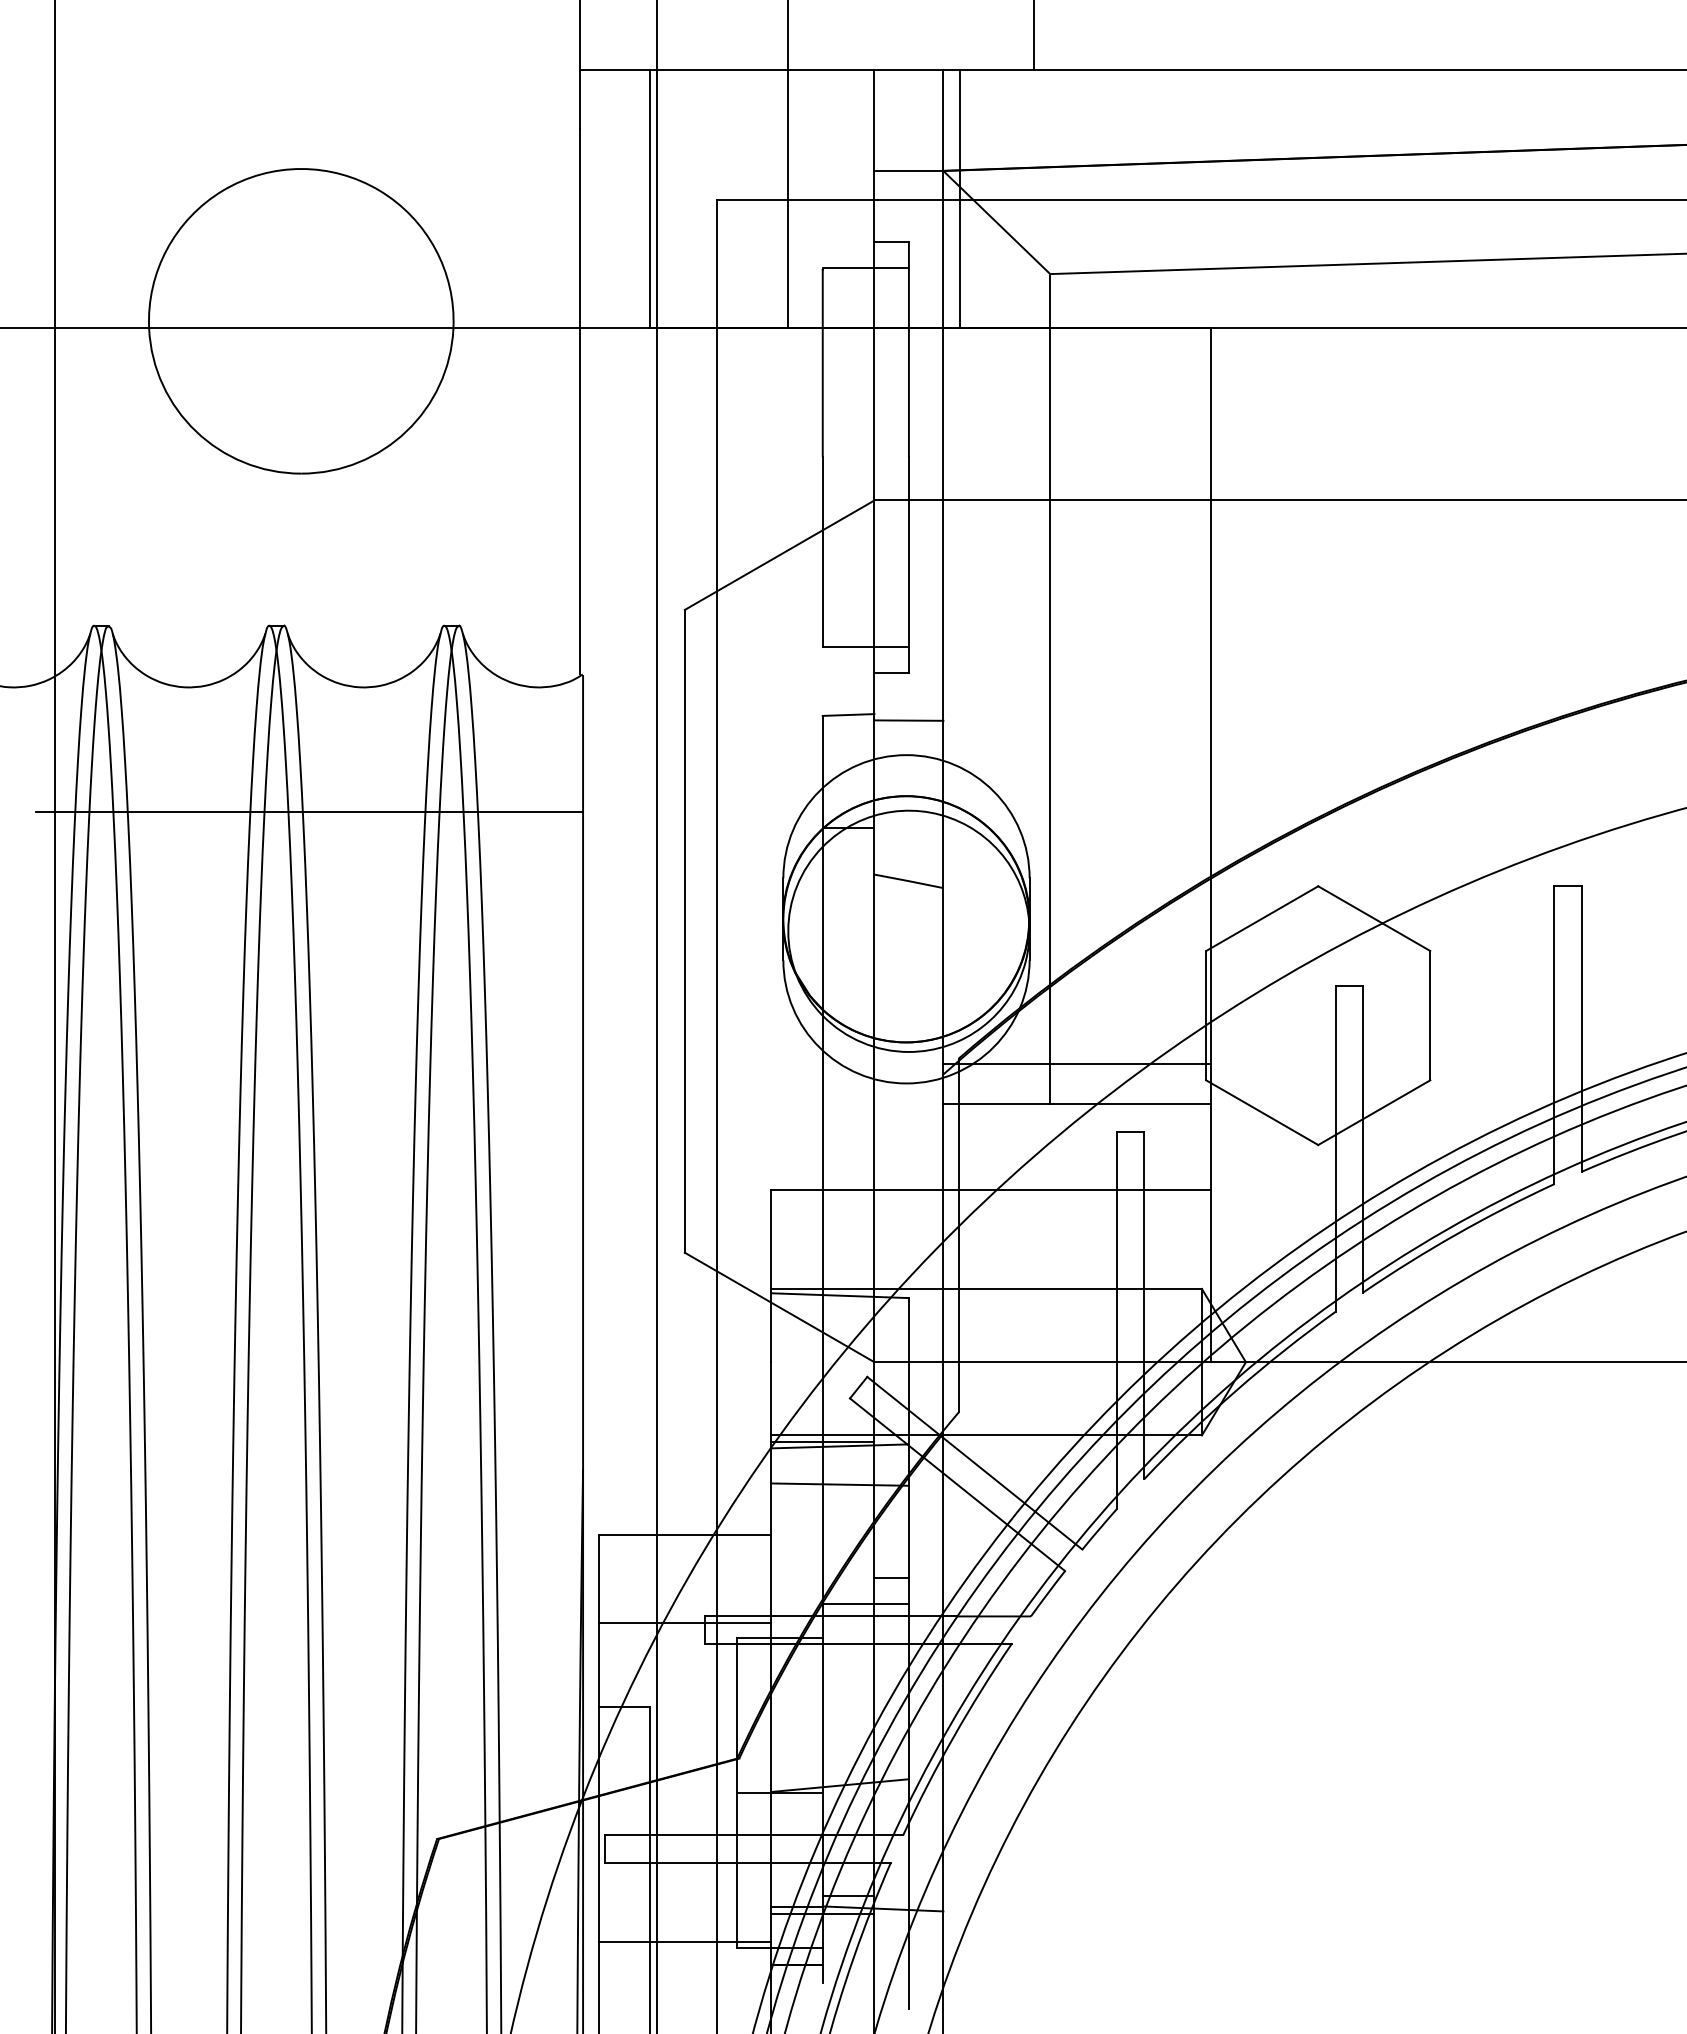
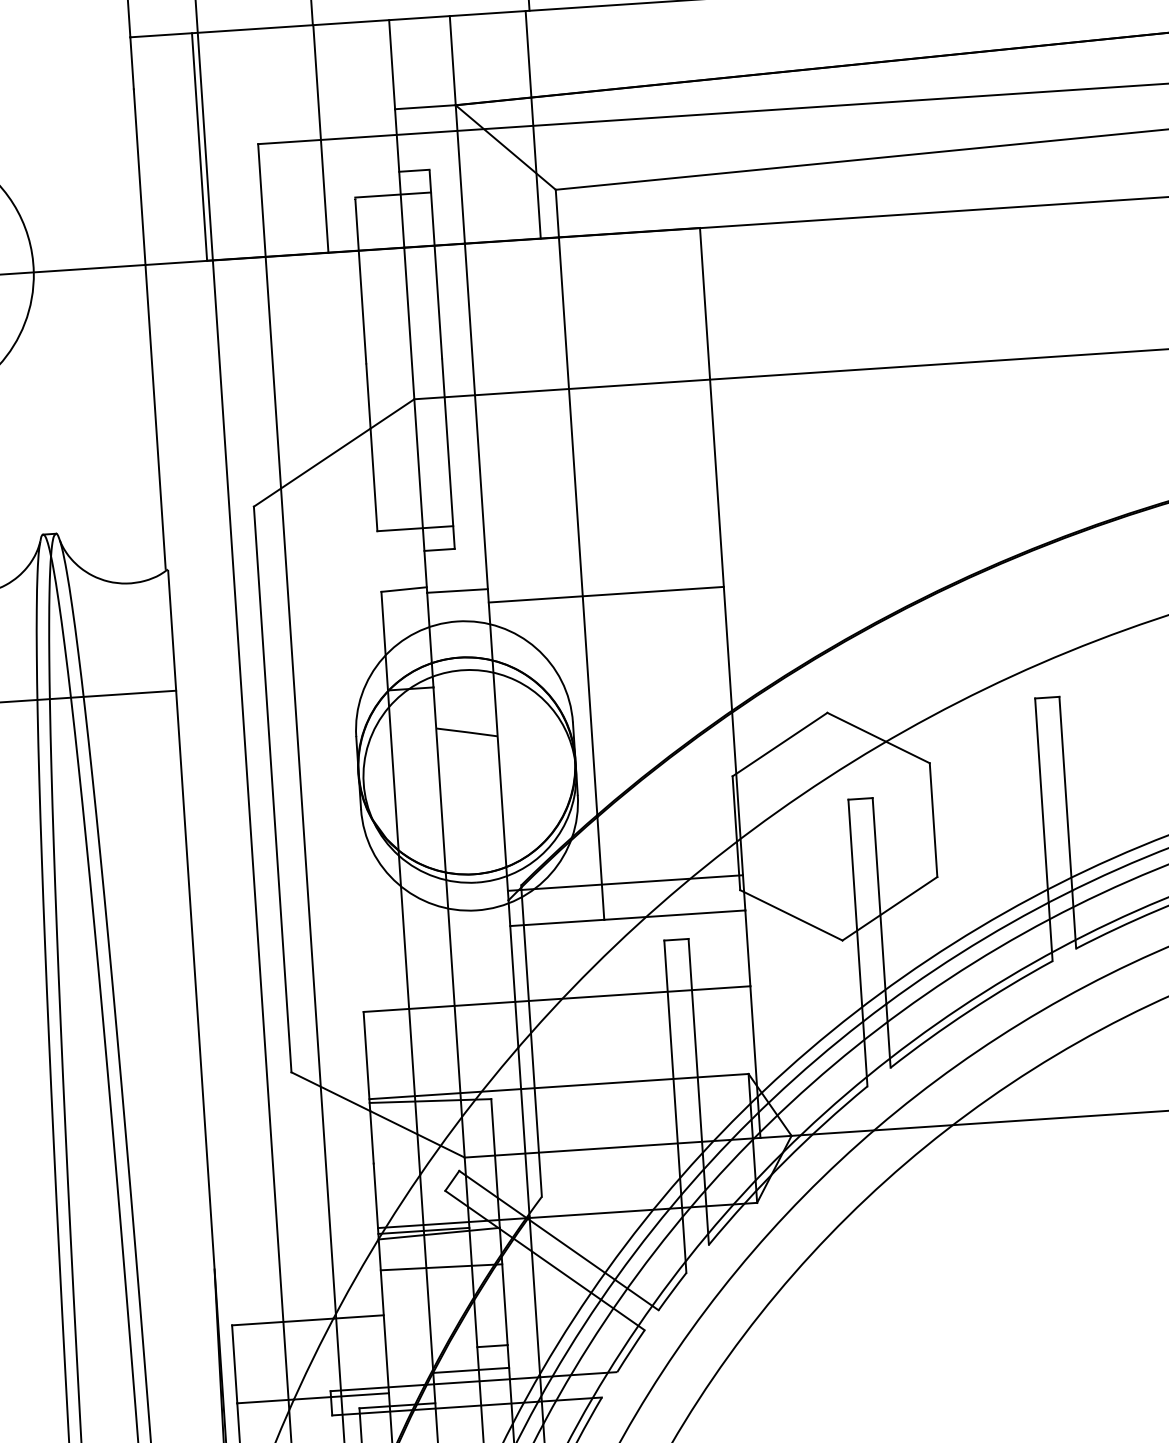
line: (959, 198) -> (533, 124), moved
line: (1076, 736) -> (605, 595), added

